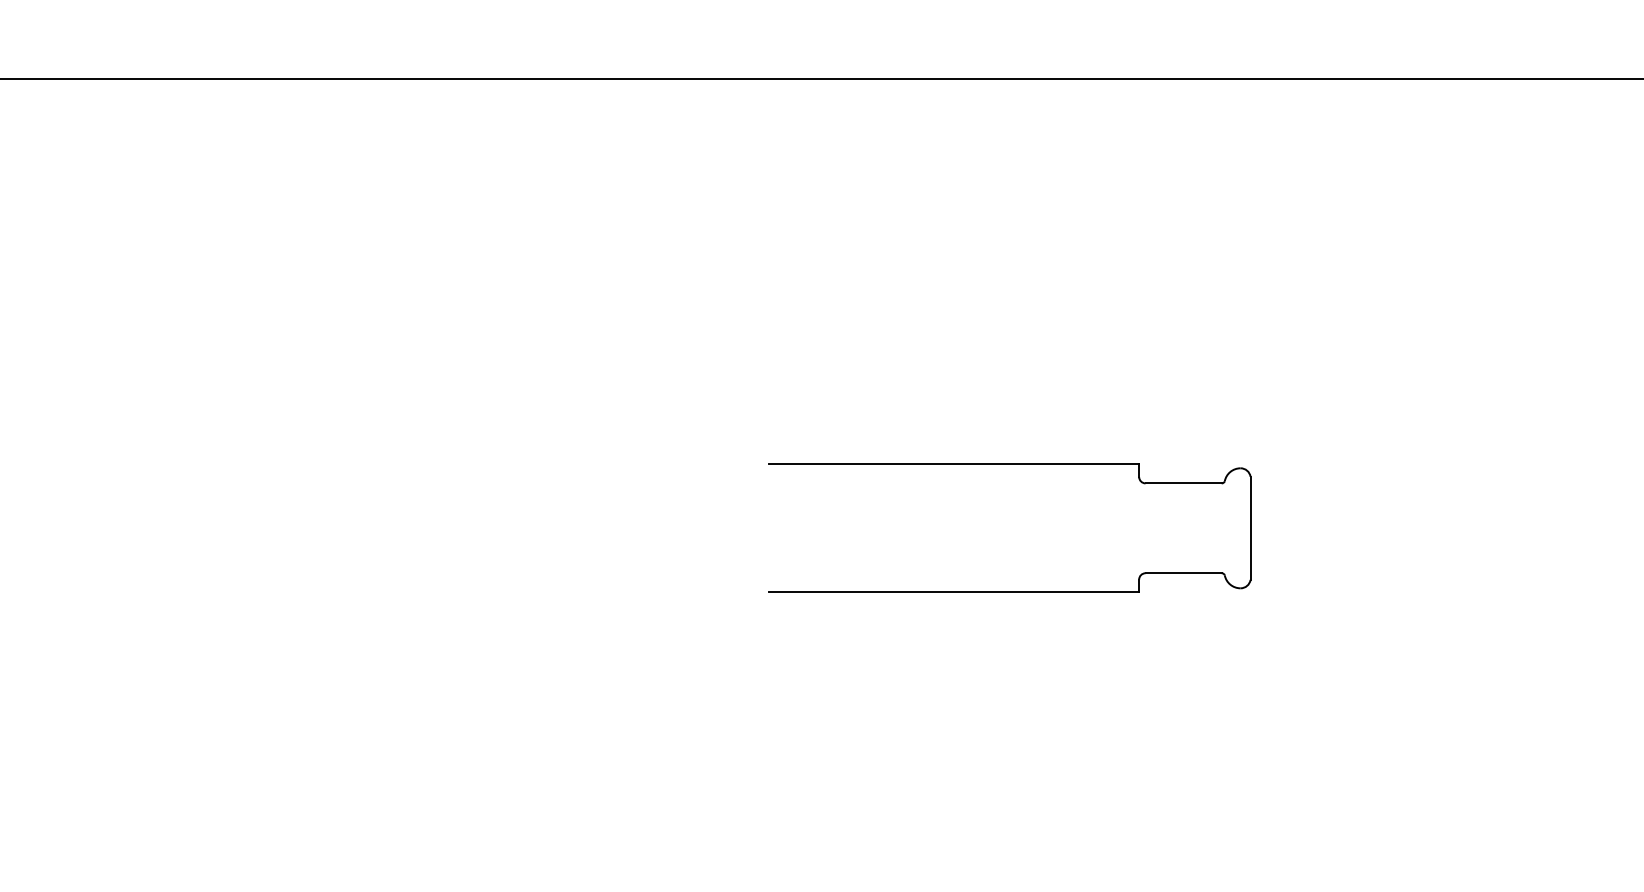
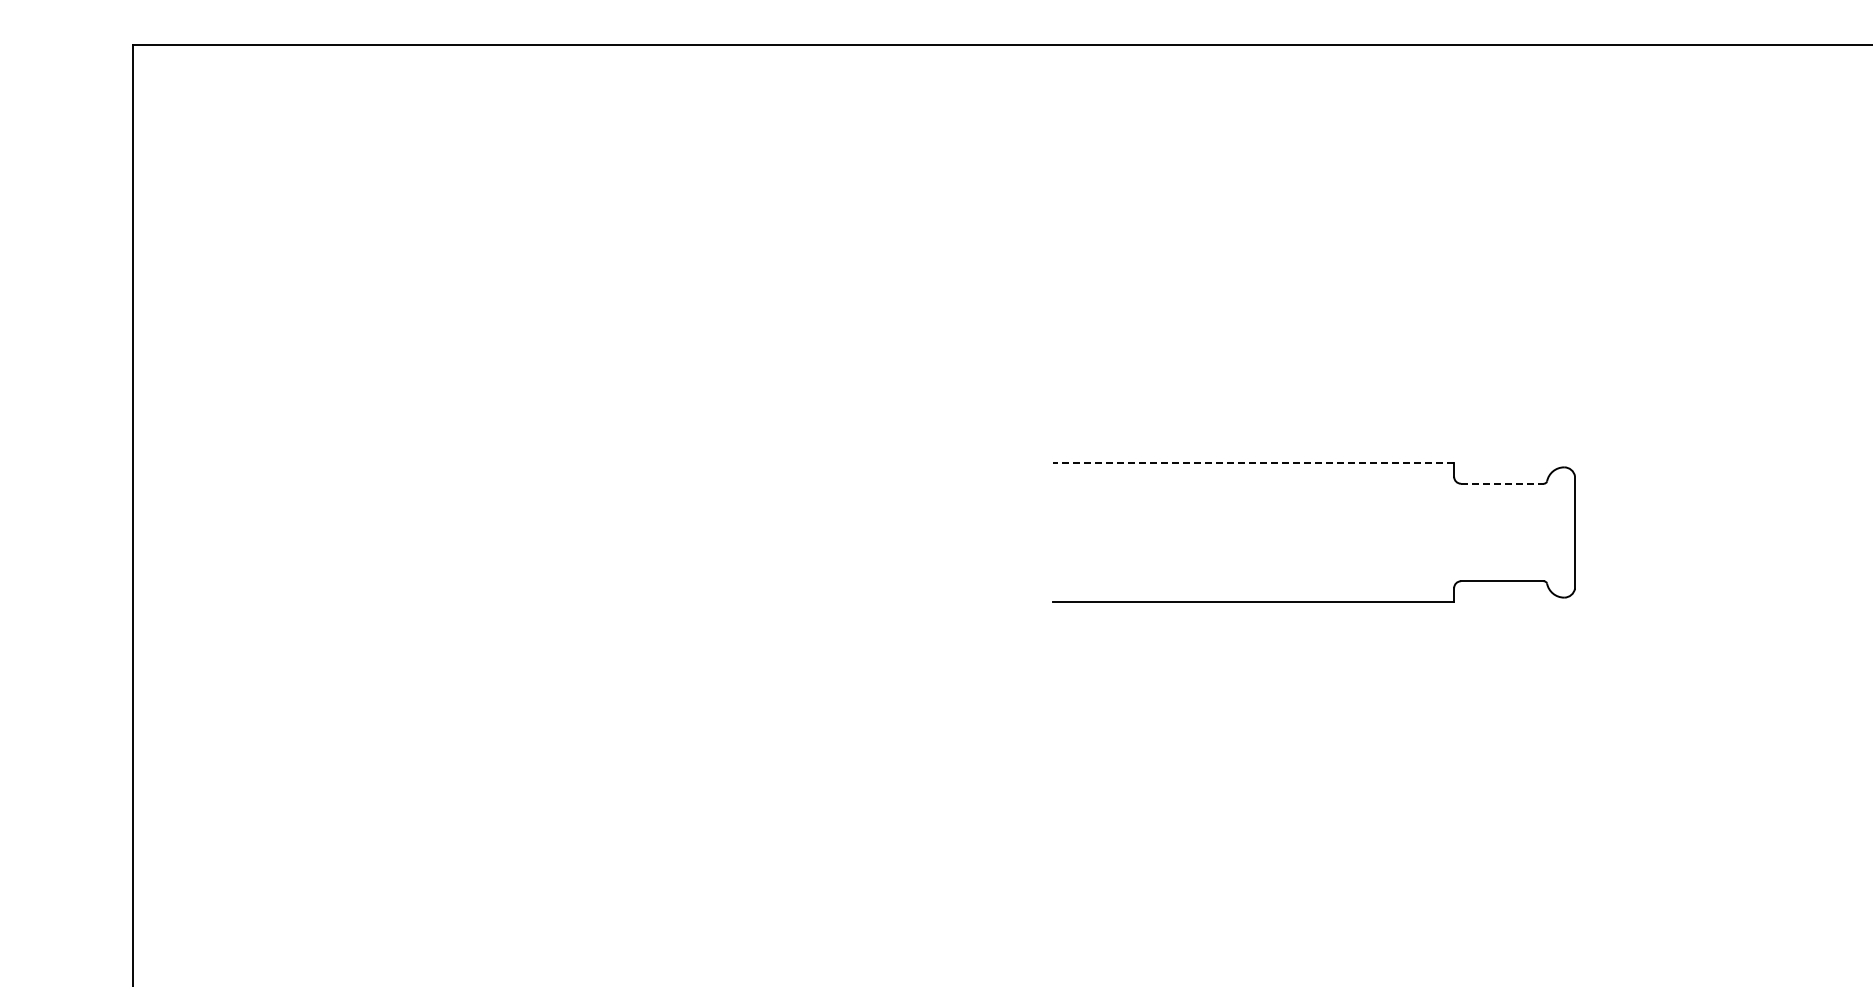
line: (954, 463) -> (1253, 462), solid -> dashed
line: (1183, 483) -> (1502, 483), solid -> dashed

